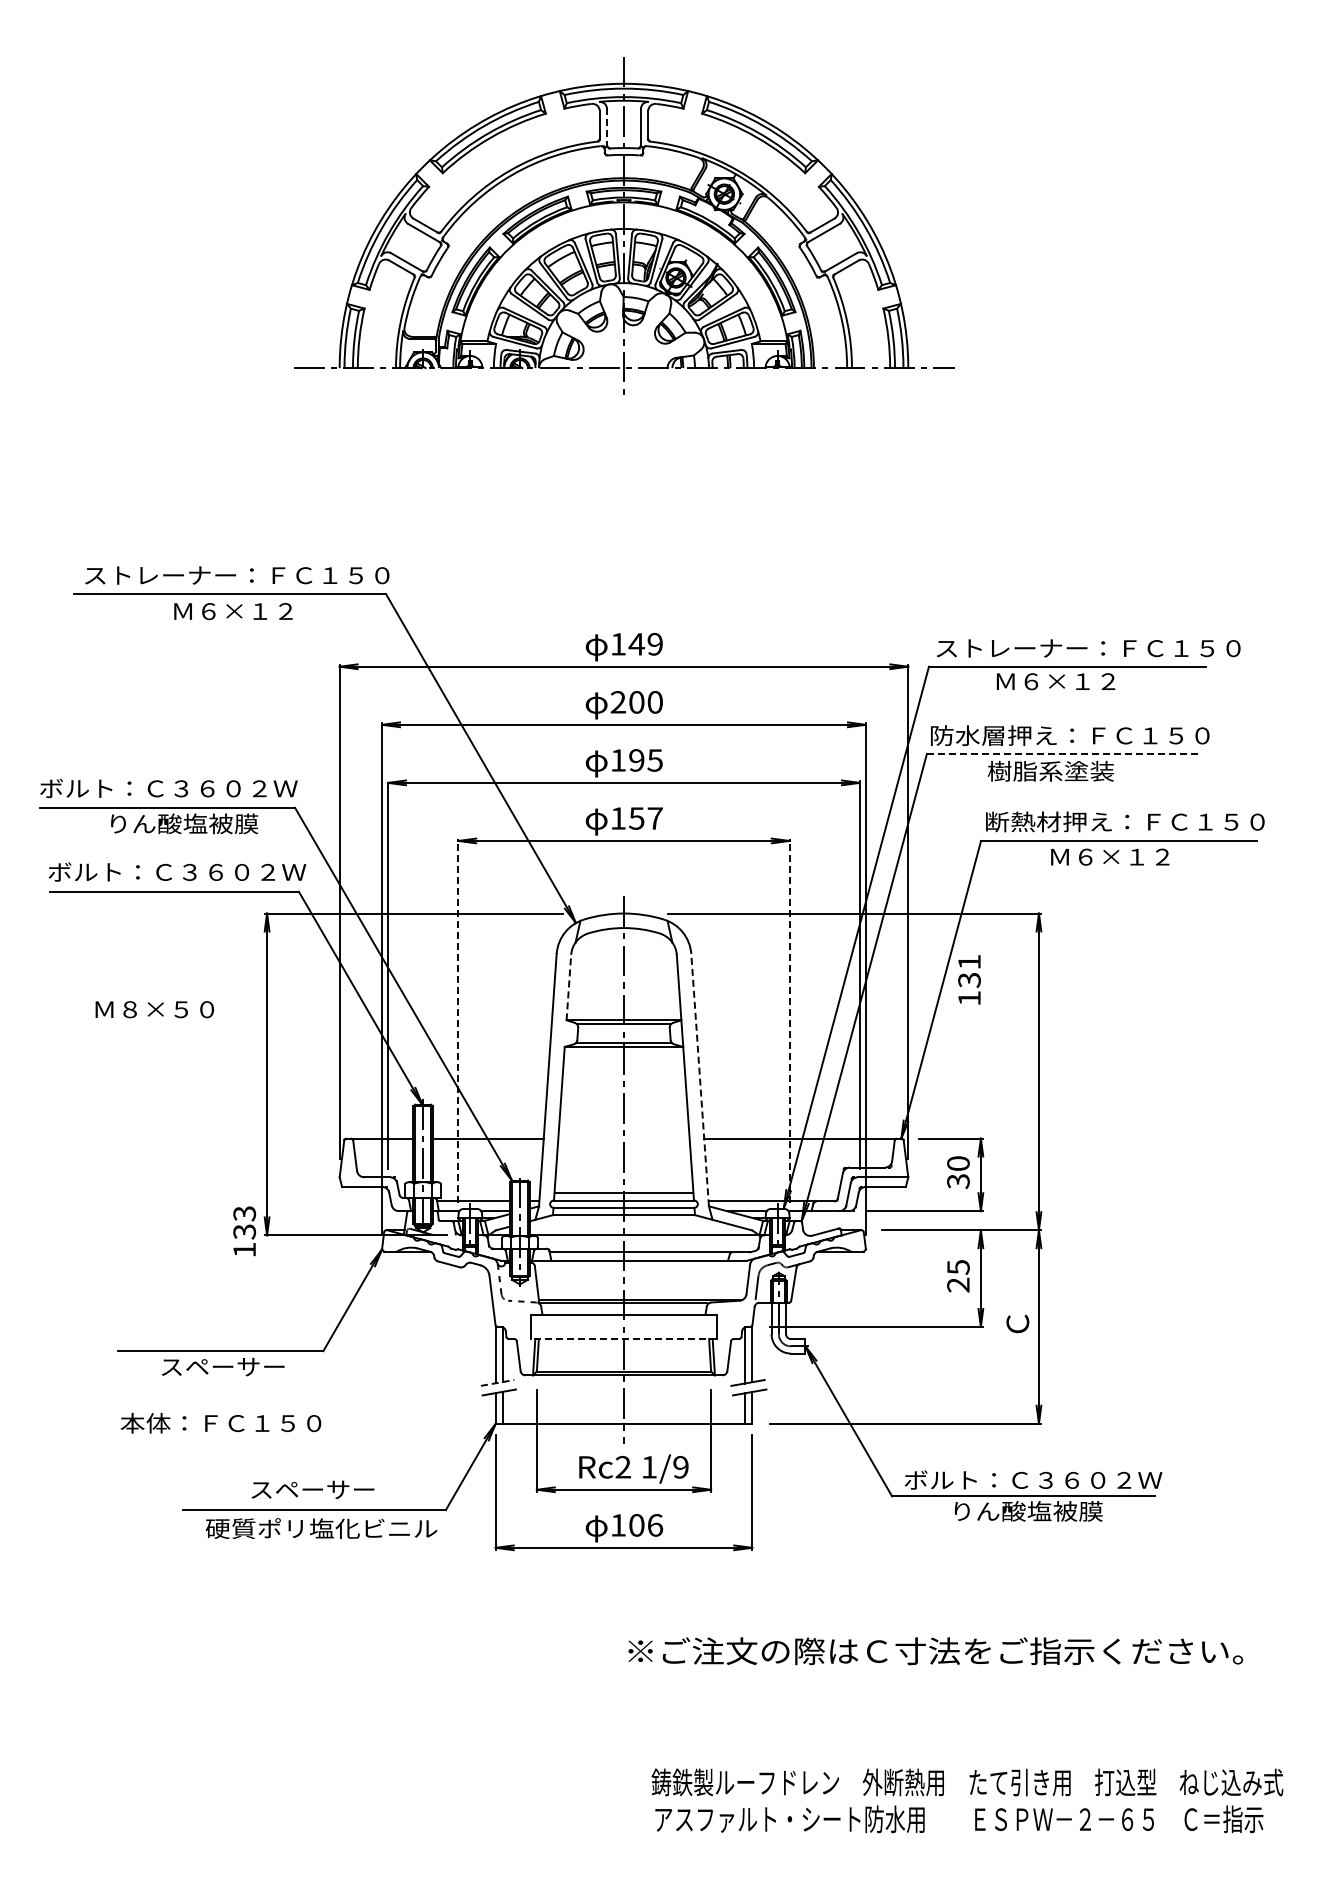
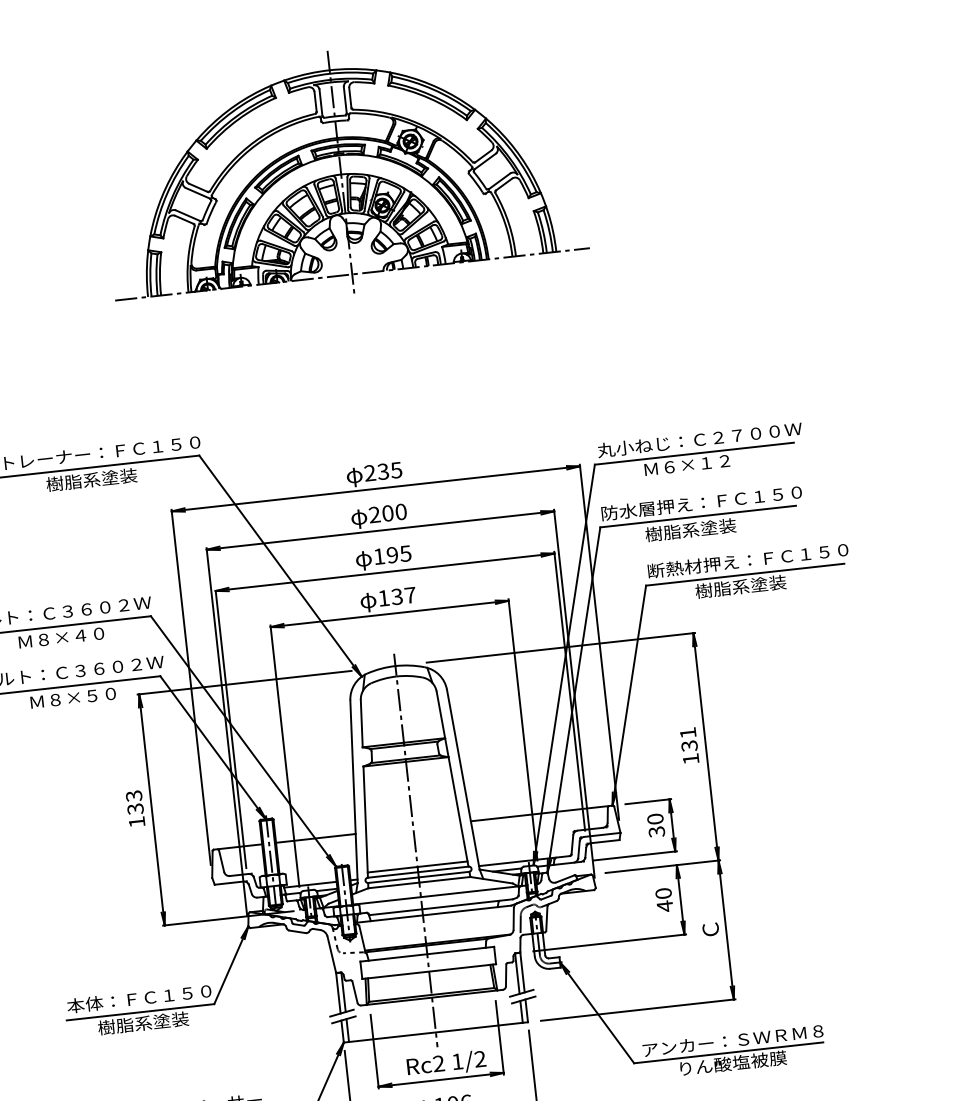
line: (607, 126) -> (321, 102), dashed -> solid
text: (234, 610) -> (91, 479), Ｍ６×１２ -> 樹脂系塗装
text: (636, 643) -> (383, 471), 149 -> 235
text: (1087, 648) -> (707, 439), ストレーナー：ＦＣ１５０ -> 丸小ねじ：Ｃ２７００Ｗ
line: (1063, 753) -> (698, 516), dashed -> solid
text: (636, 818) -> (396, 596), 157 -> 137
text: (183, 823) -> (72, 636), りん酸塩被膜 -> Ｍ８×４０
text: (1111, 856) -> (740, 586), Ｍ６×１２ -> 樹脂系塗装
text: (969, 979) -> (689, 745), moved
line: (568, 987) -> (361, 723), dashed -> solid
text: (154, 1009) -> (73, 698), moved
line: (458, 1020) -> (285, 755), dashed -> solid
line: (789, 1020) -> (522, 729), dashed -> solid
line: (700, 1080) -> (463, 779), dashed -> solid
text: (244, 1231) -> (135, 808), moved
text: (958, 1276) -> (664, 900), 25 -> 40
line: (623, 1339) -> (428, 971), dashed -> solid
text: (222, 1366) -> (143, 1023), スペーサー -> 樹脂系塗装
line: (497, 1382) -> (341, 1012), dashed -> solid
text: (220, 1422) -> (138, 998), moved
text: (680, 1467) -> (479, 1059), 1/9 -> 1/2
text: (1033, 1479) -> (734, 1039), ボルト：Ｃ３６０２Ｗ -> アンカー：ＳＷＲＭ８

